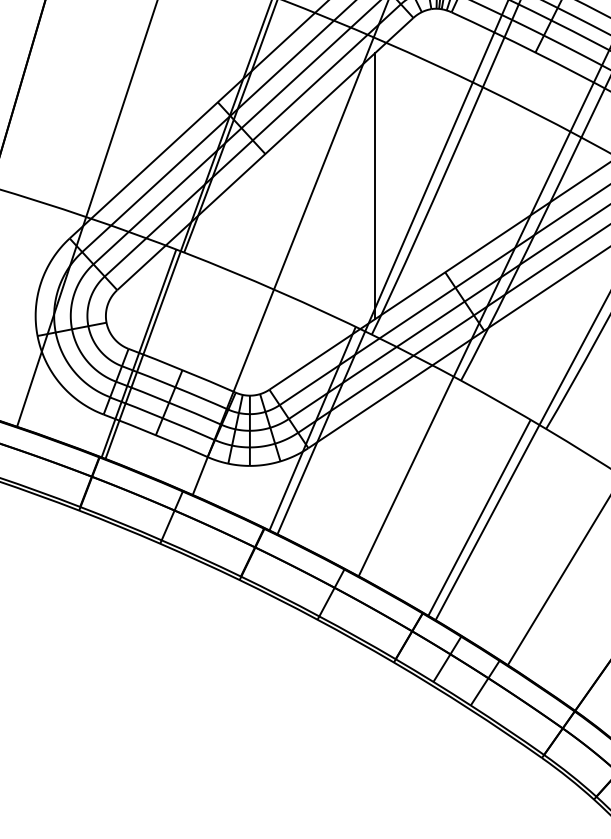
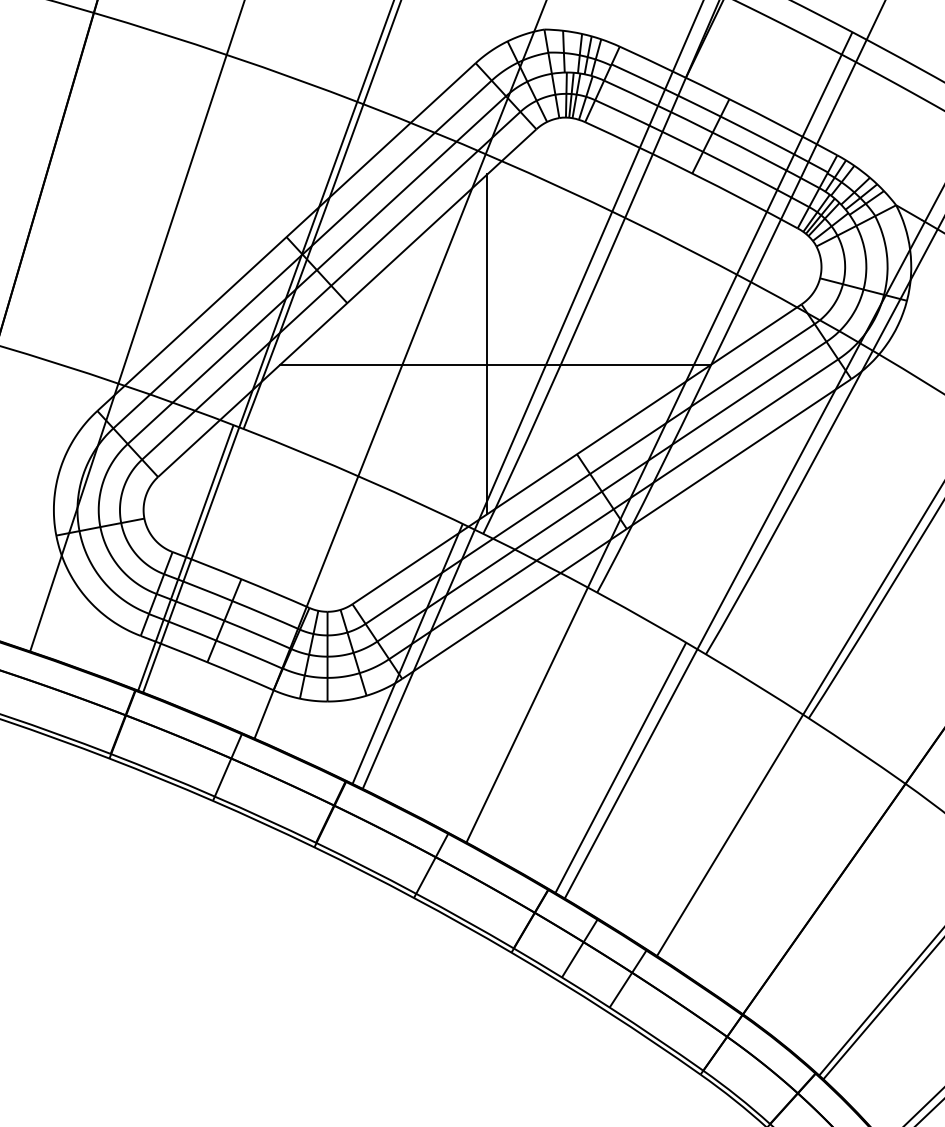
line: (381, 202) -> (495, 364), added

